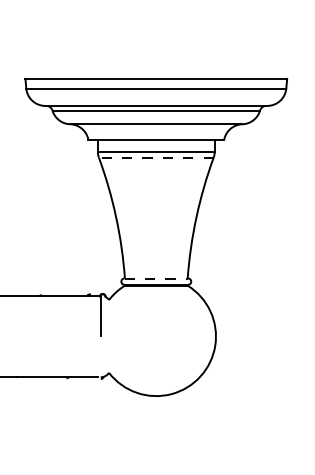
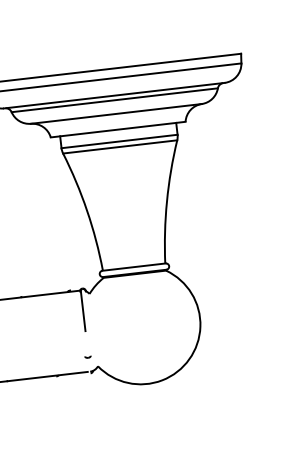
line: (155, 157) -> (119, 147), dashed -> solid
line: (156, 278) -> (134, 267), dashed -> solid
part: (99, 362) -> (87, 357), added

